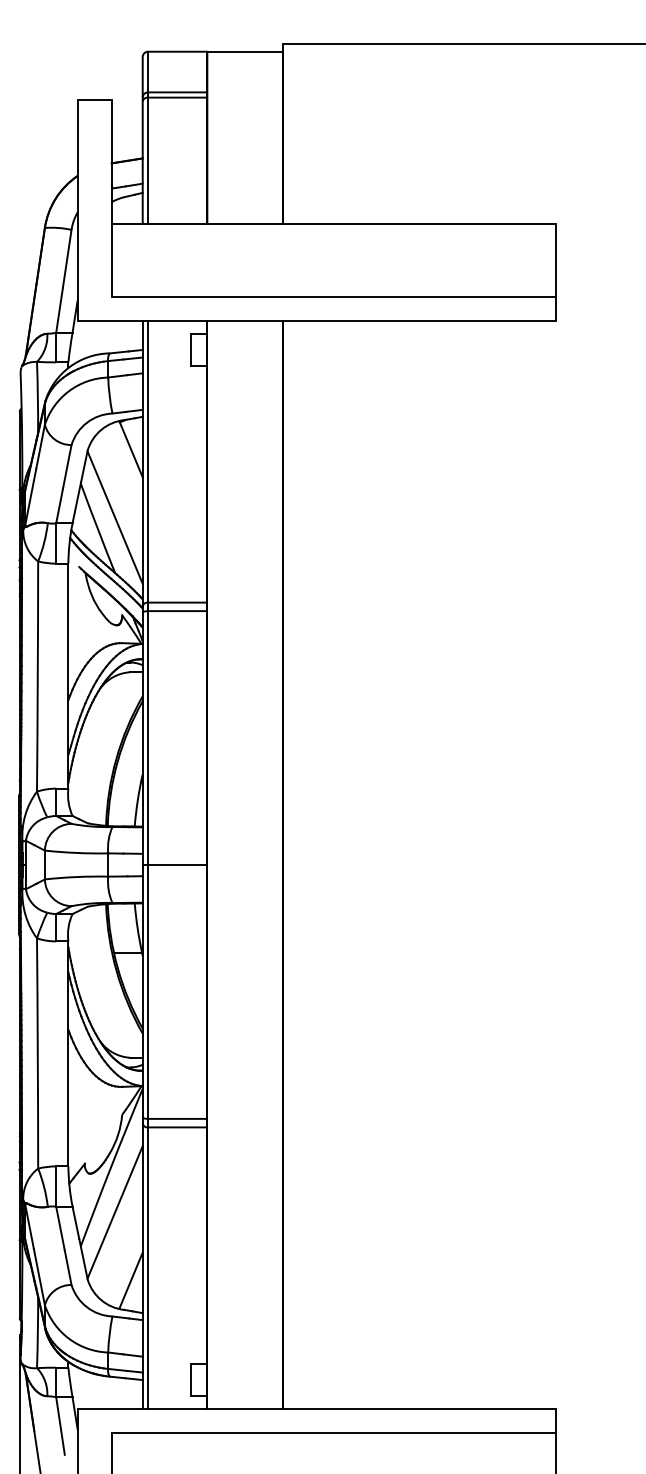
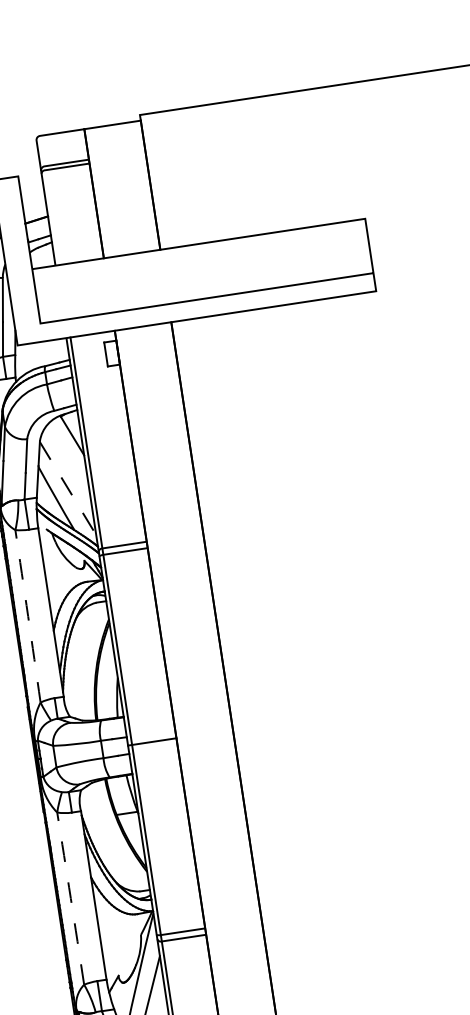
line: (148, 137) -> (50, 200), removed
line: (115, 517) -> (68, 488), solid -> dashed
arc: (37, 676) -> (27, 616), solid -> dashed
arc: (37, 1053) -> (70, 898), solid -> dashed

